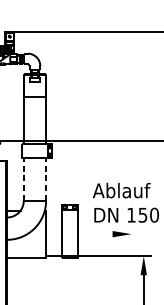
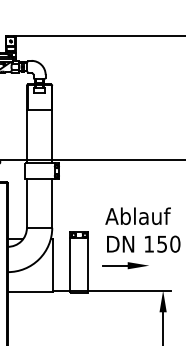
line: (23, 179) -> (26, 203), dashed -> solid
line: (46, 179) -> (52, 203), dashed -> solid
line: (100, 233) -> (114, 265), added

